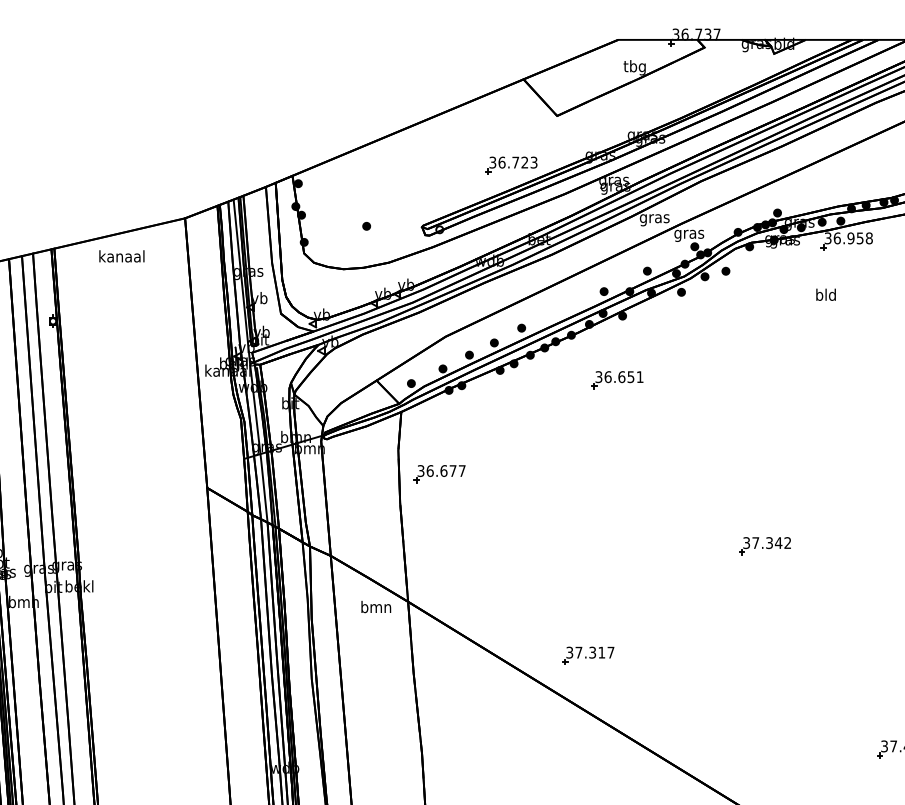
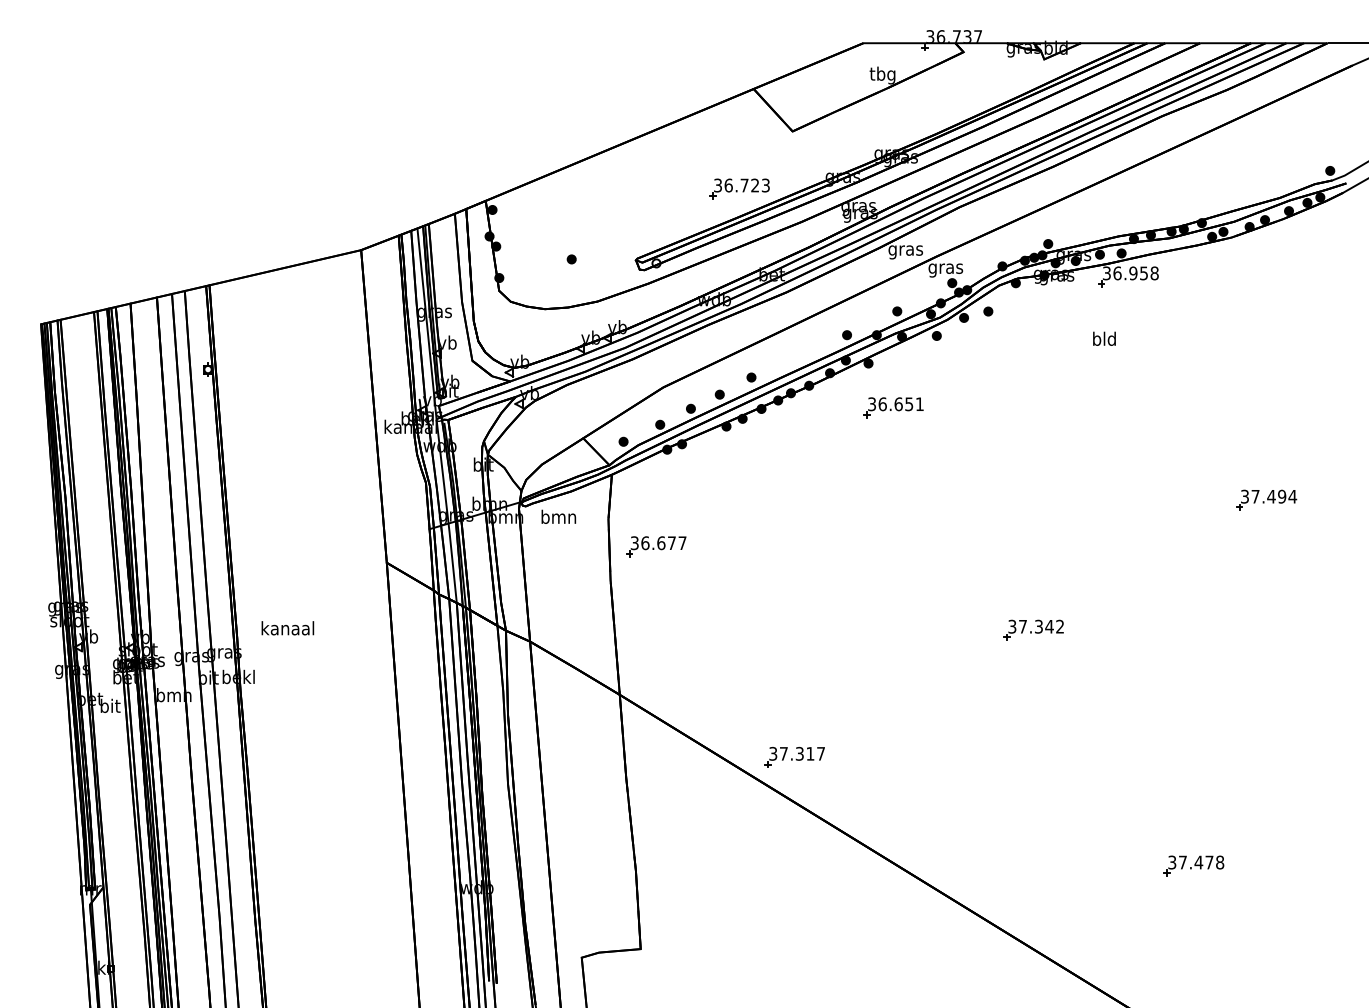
text: (121, 256) -> (287, 628), moved
part: (617, 379) -> (893, 407), moved
text: (375, 606) -> (558, 516), moved
part: (588, 655) -> (794, 757), moved

